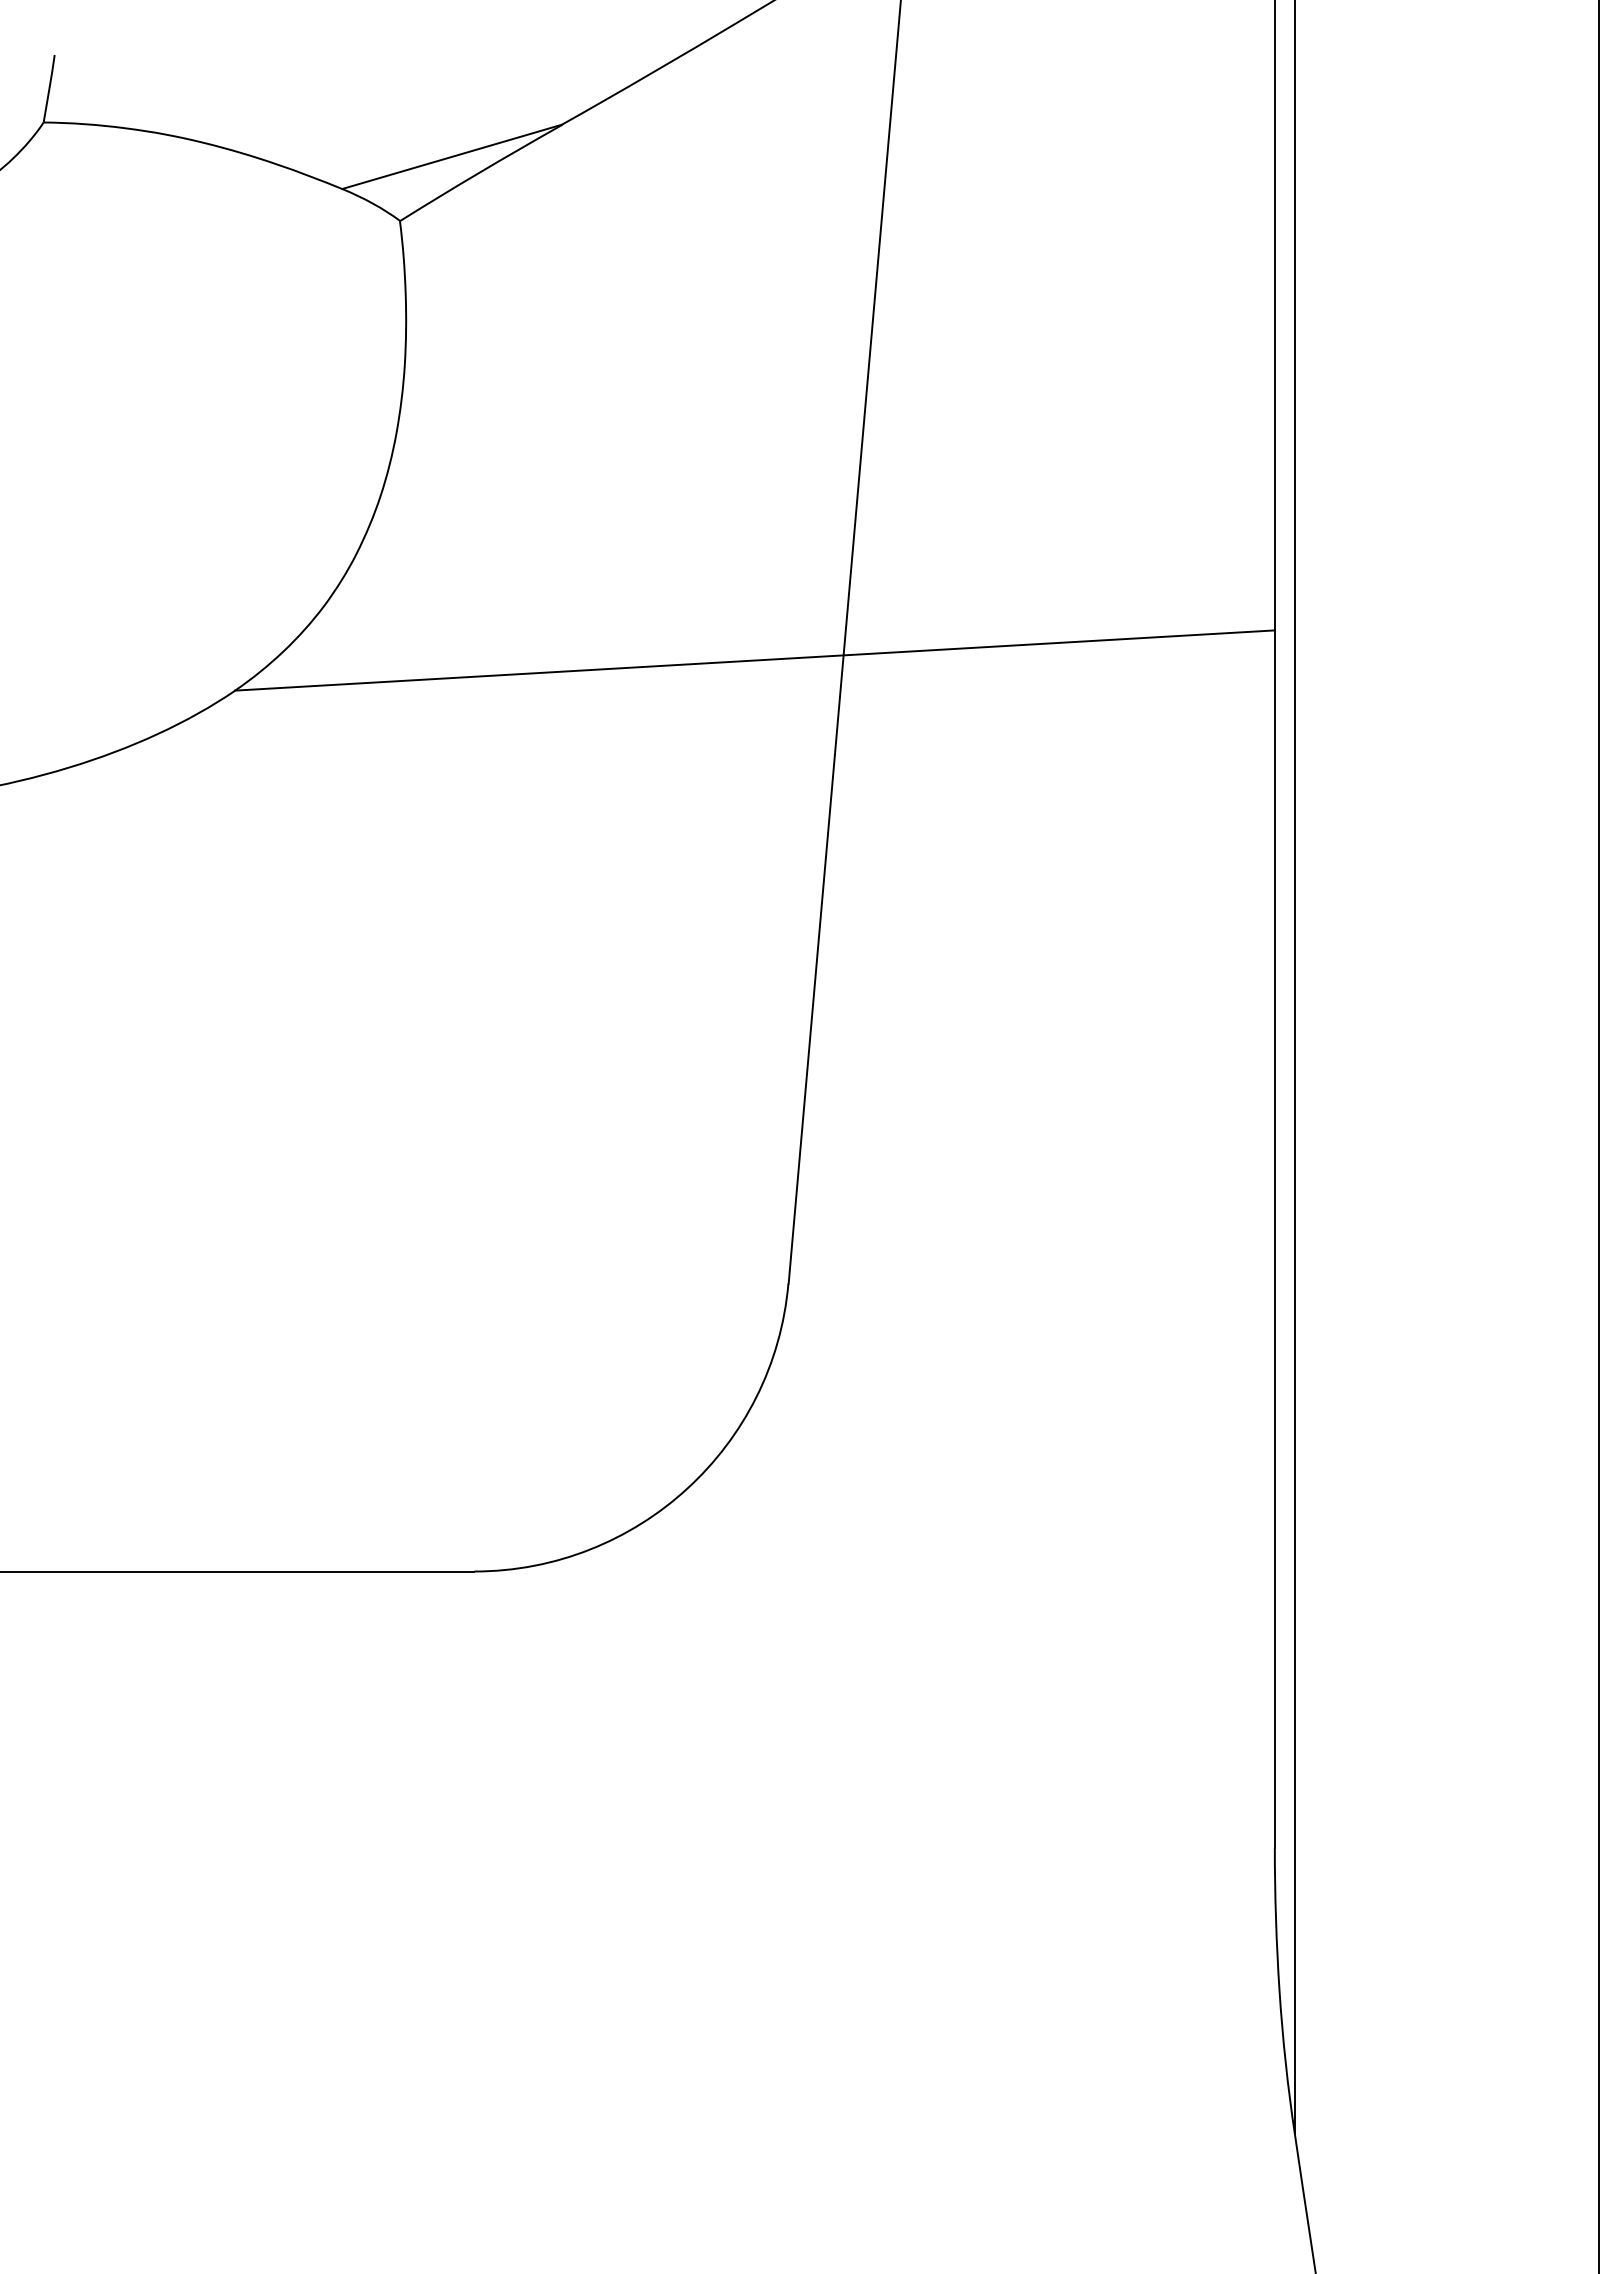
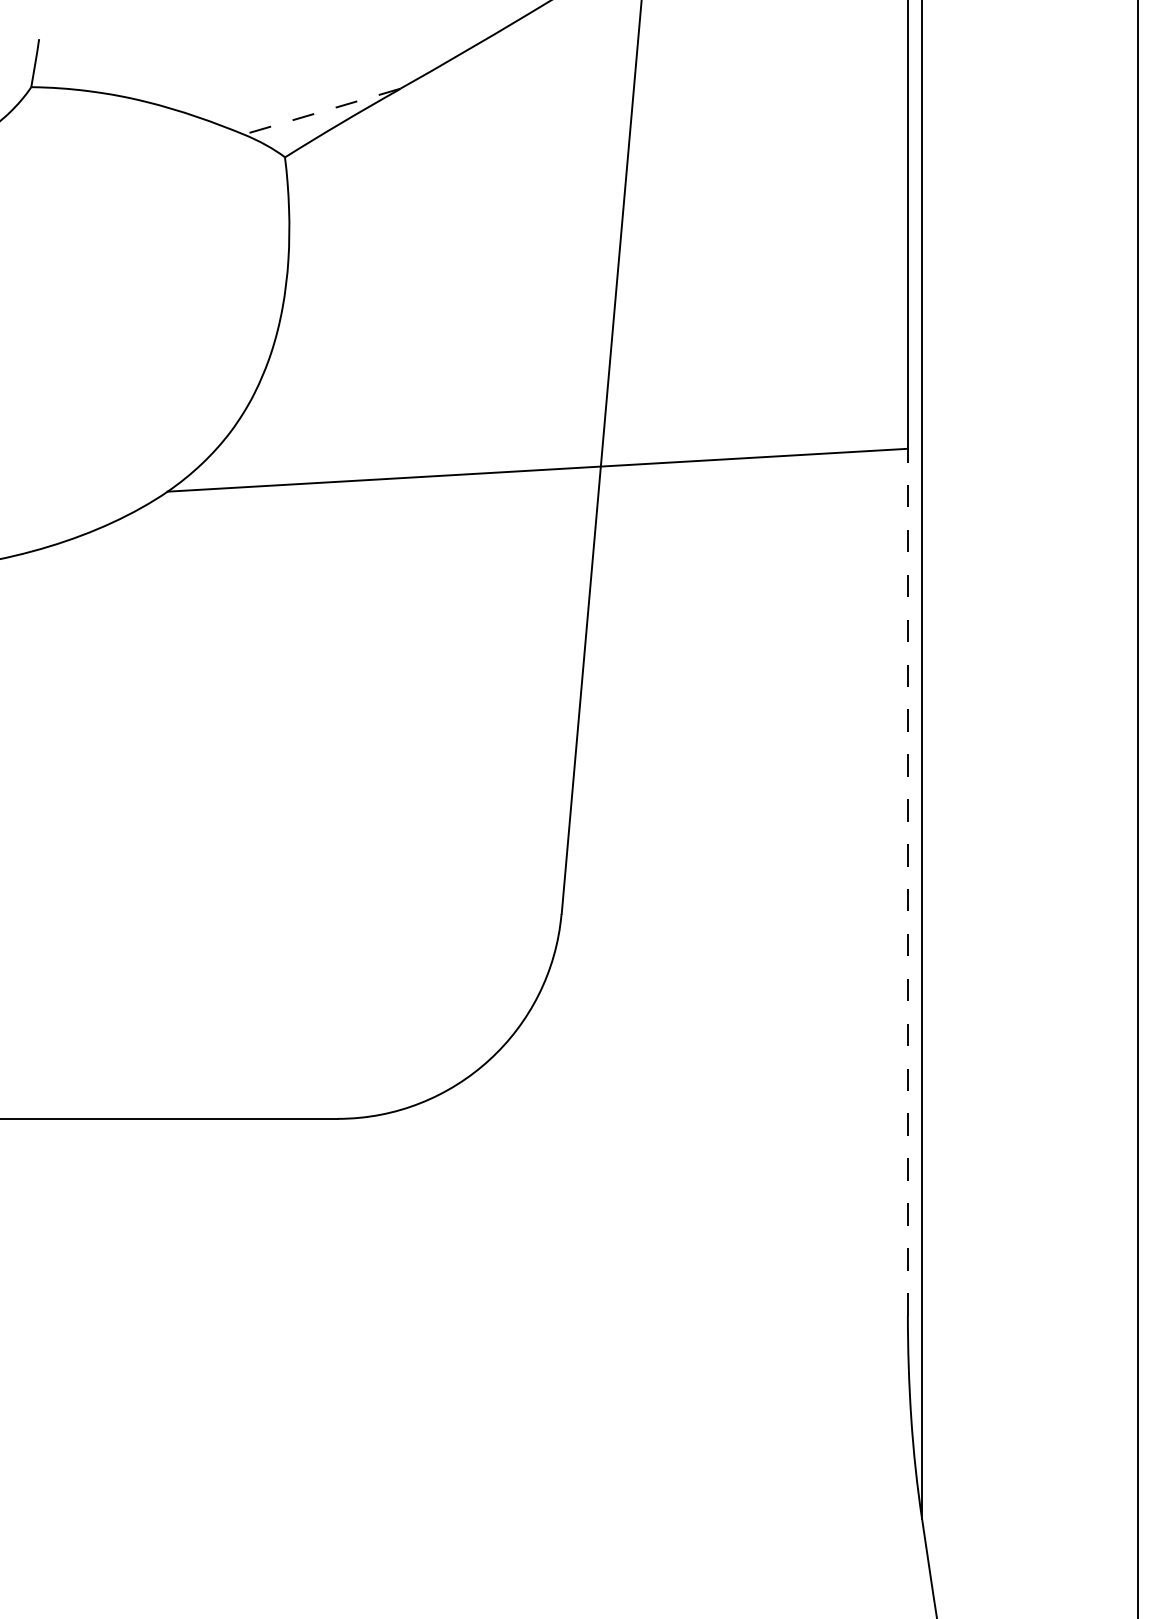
line: (451, 157) -> (321, 112), solid -> dashed
line: (1274, 1239) -> (907, 882), solid -> dashed

